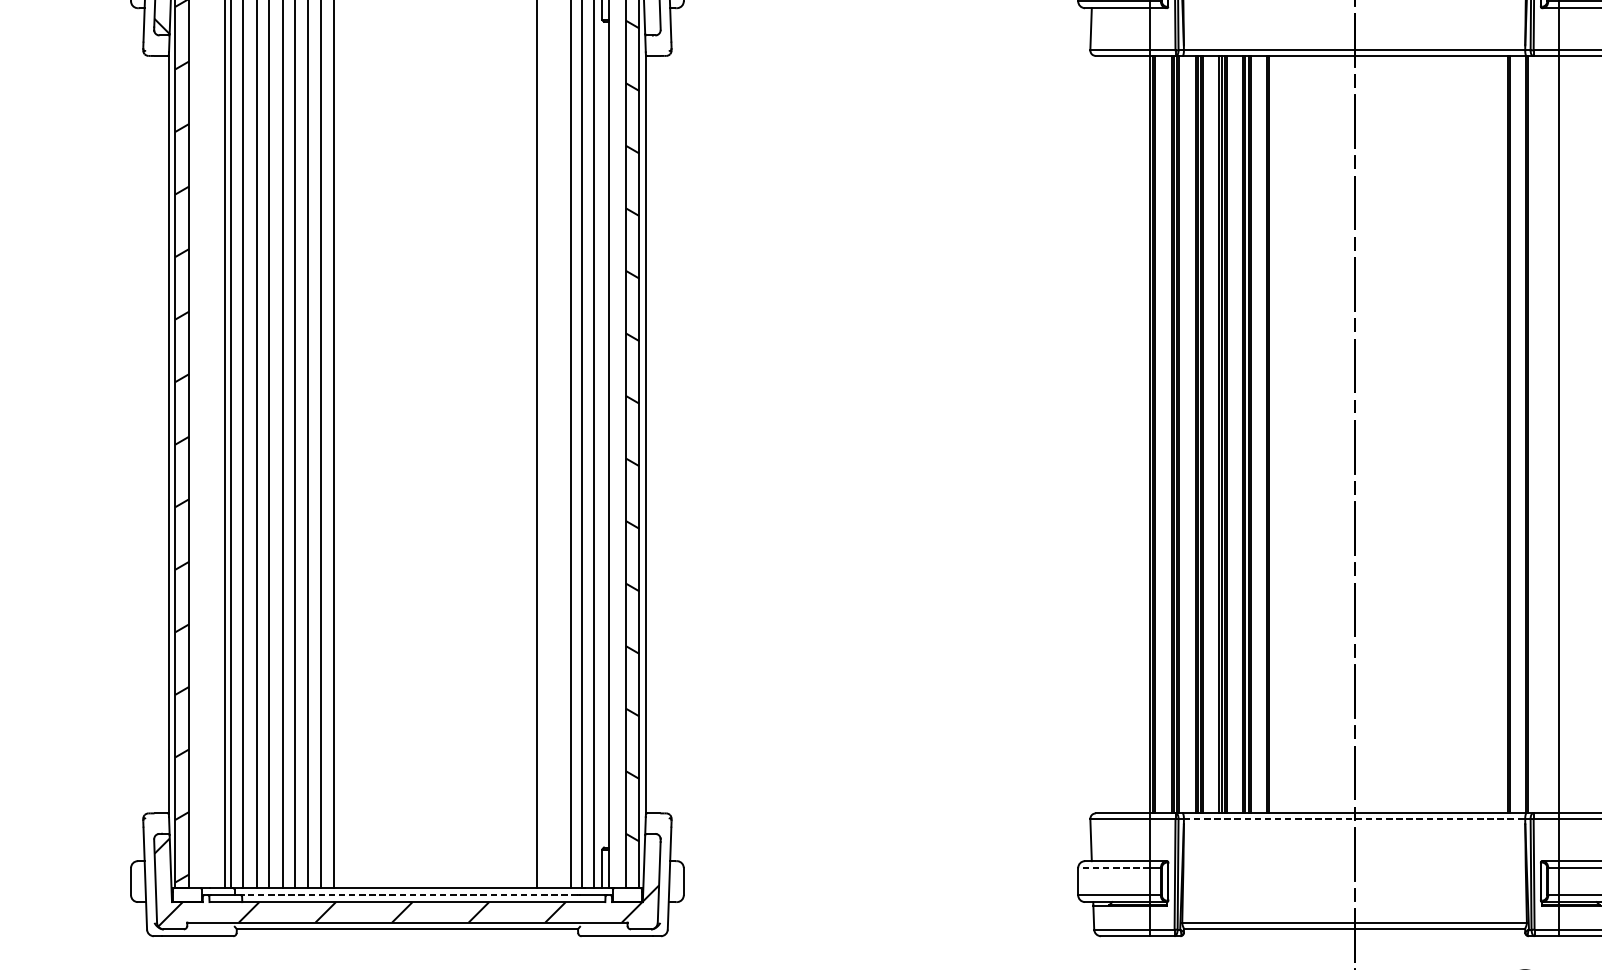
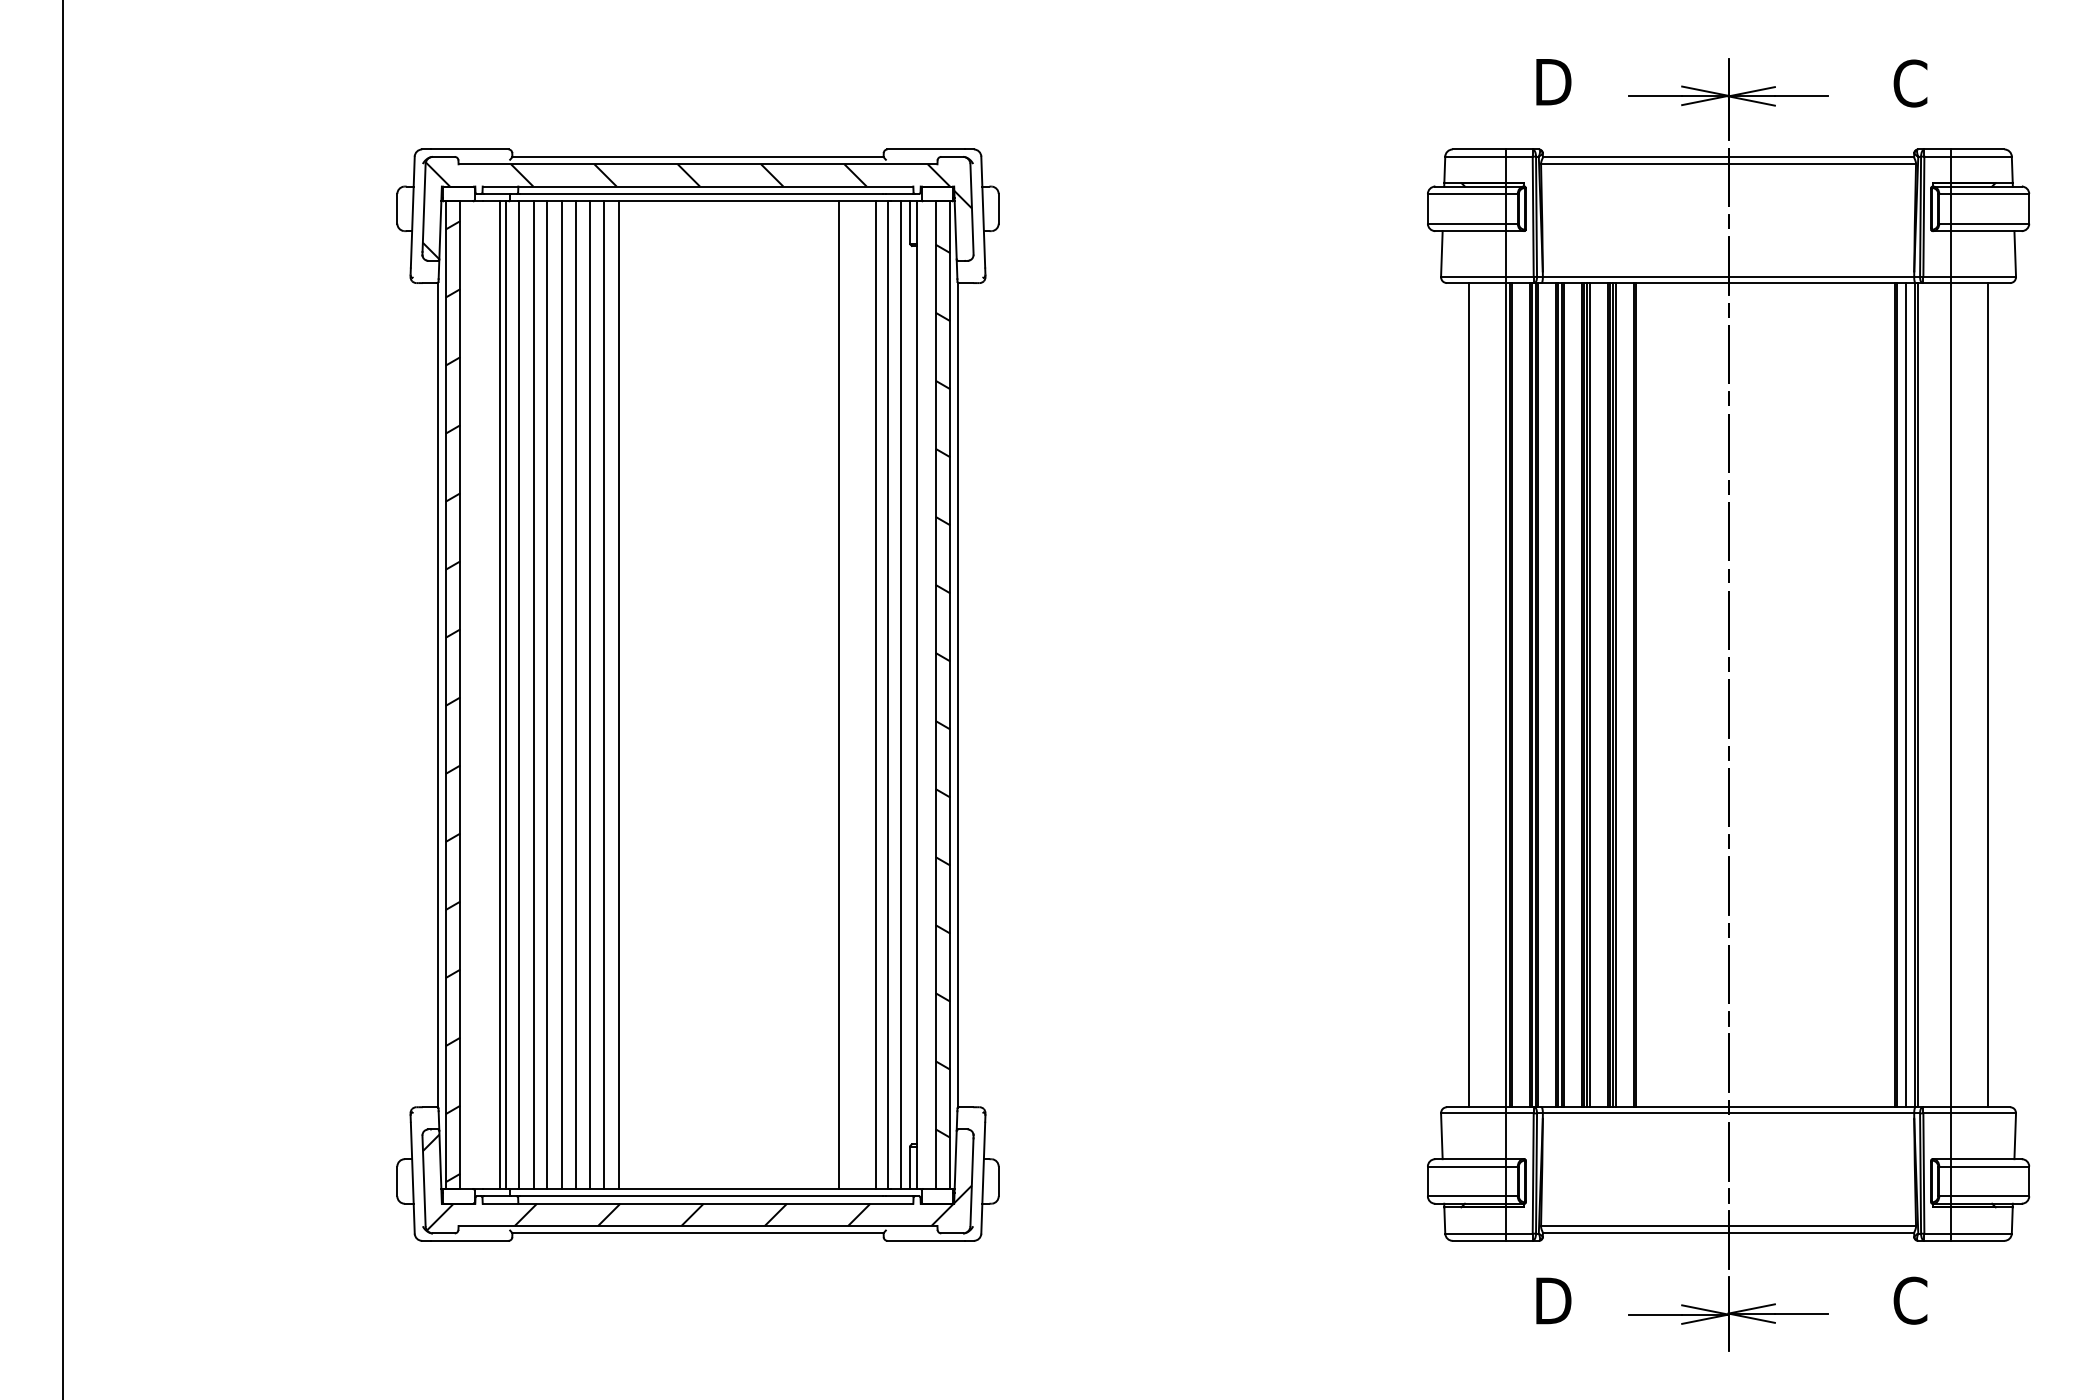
line: (1115, 434) -> (1468, 695), added
line: (1518, 434) -> (1906, 695), added
line: (1593, 434) -> (1988, 695), added
line: (1354, 819) -> (1728, 1113), dashed -> solid
line: (1113, 867) -> (1466, 1166), dashed -> solid
line: (410, 895) -> (701, 1196), dashed -> solid

